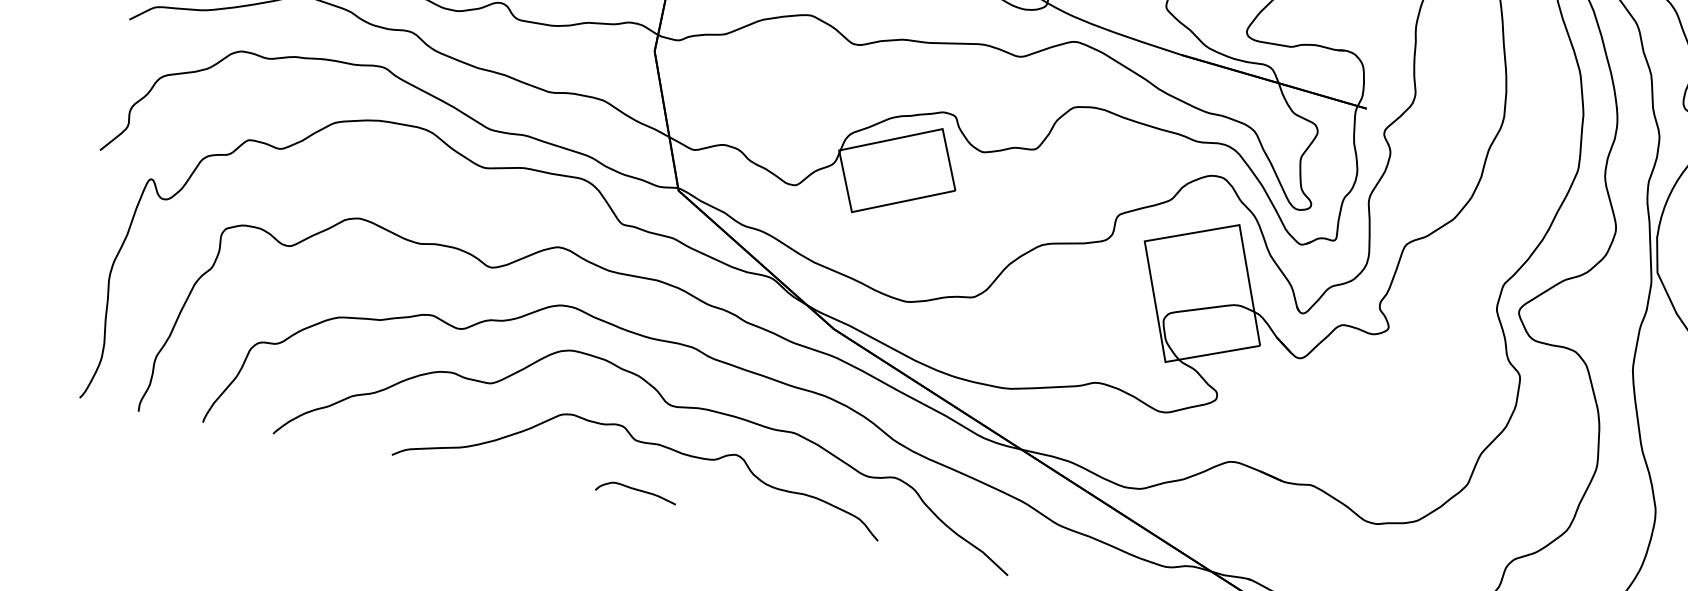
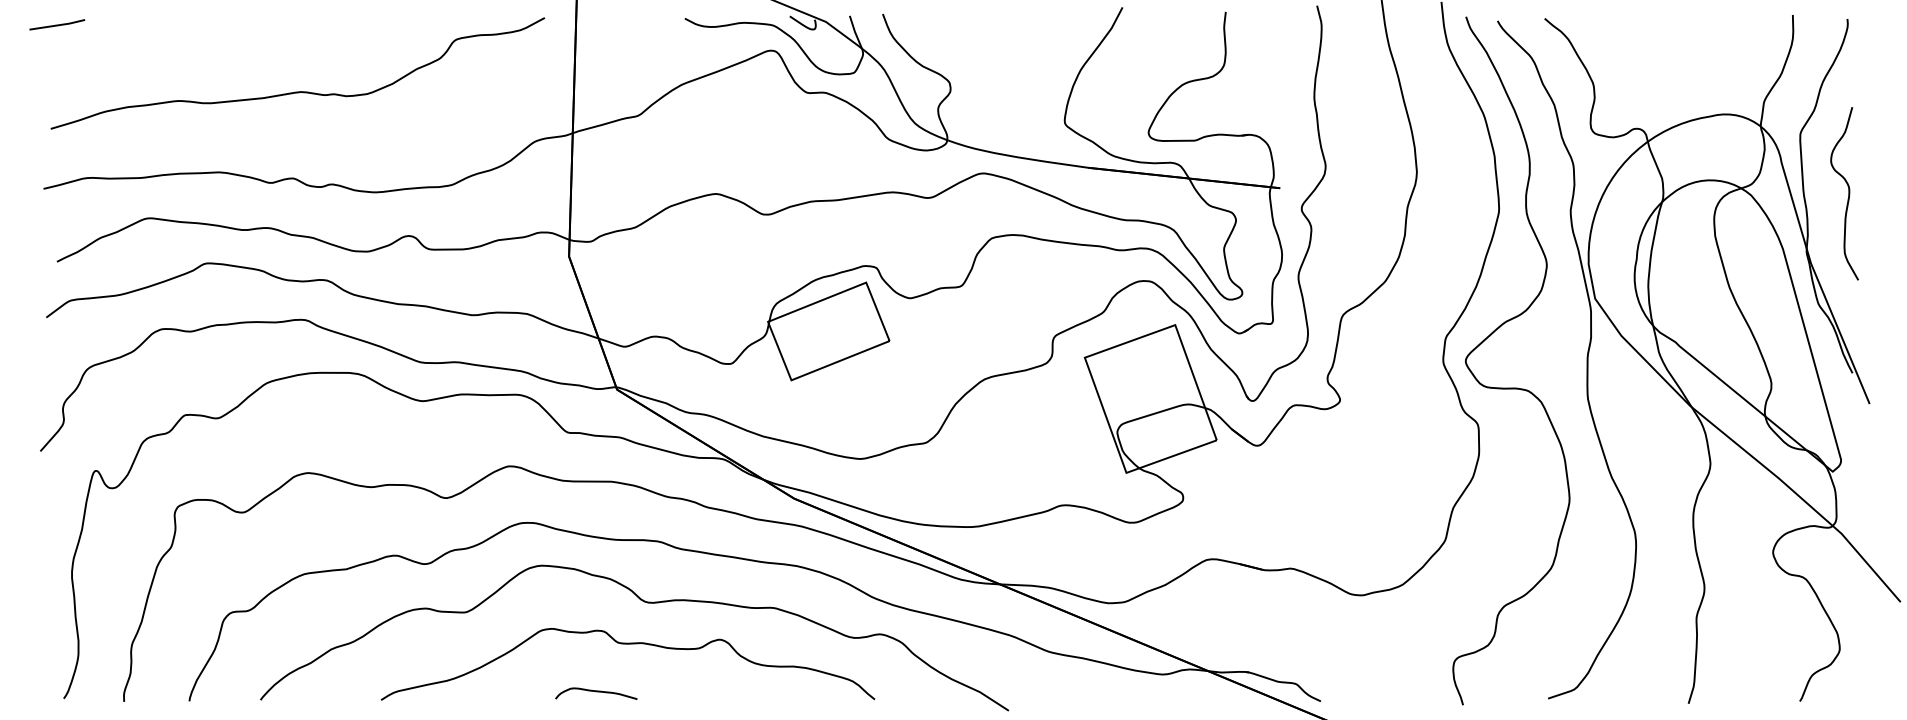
curve: (636, 490) -> (596, 692), moved

